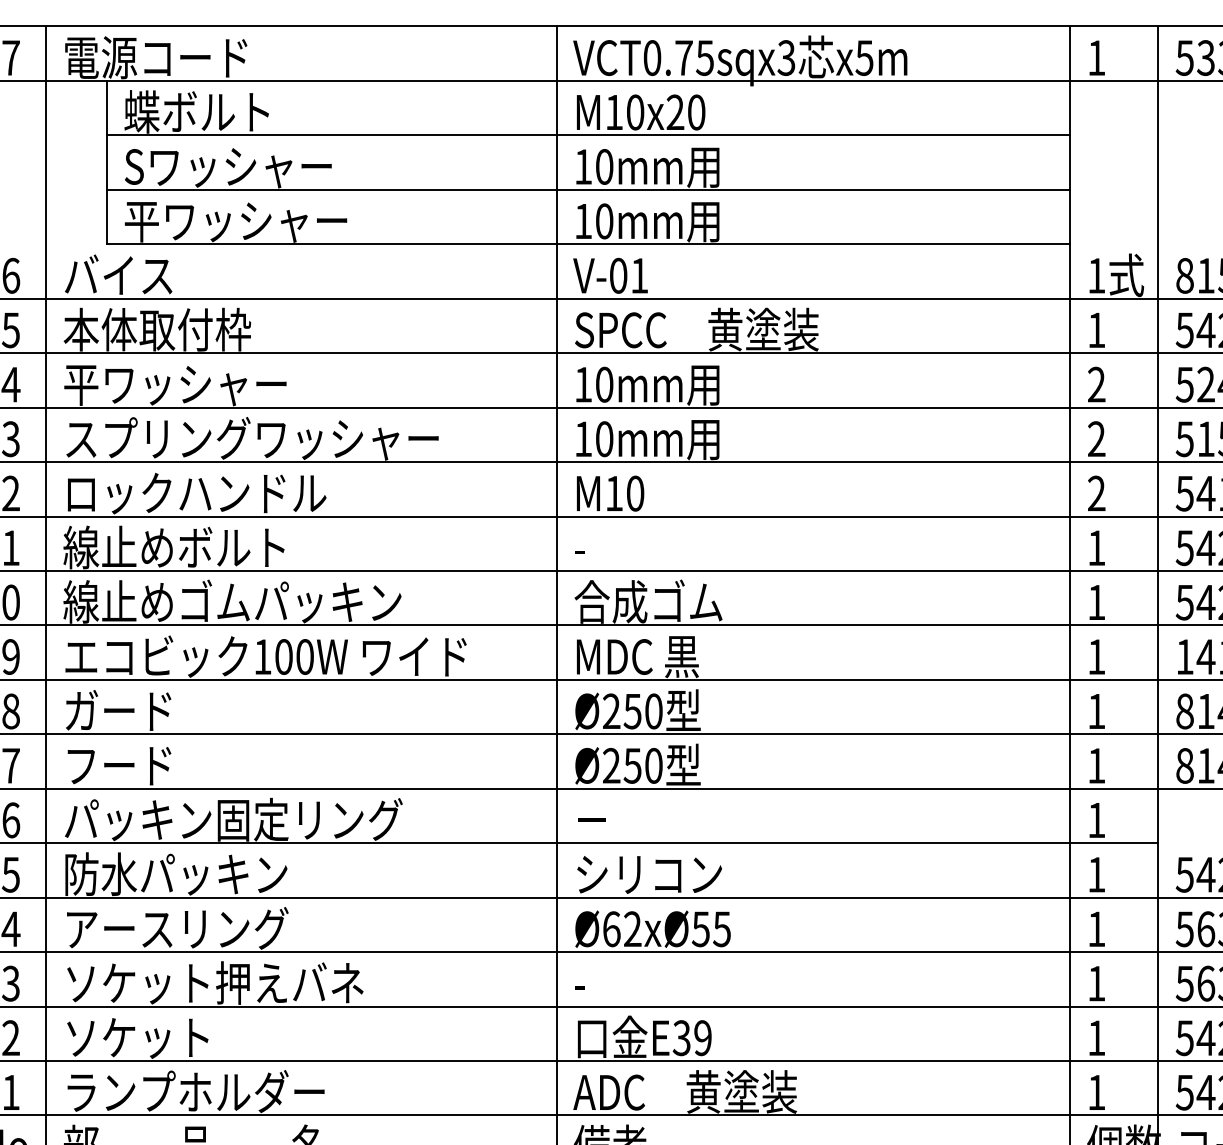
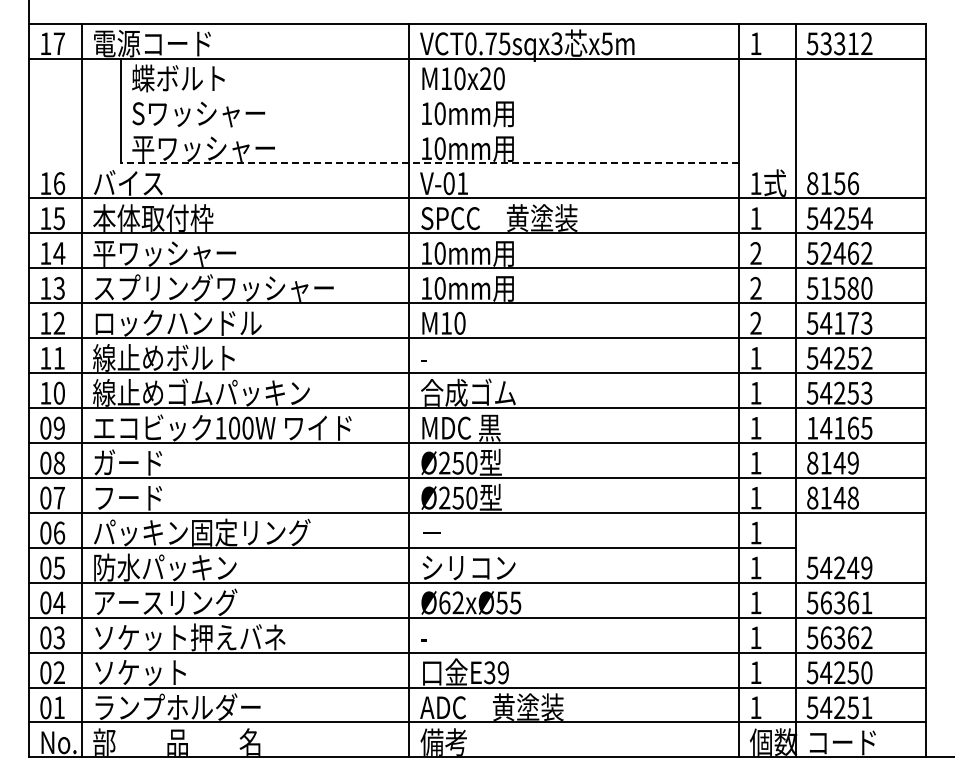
line: (587, 135) -> (429, 93), removed
line: (587, 189) -> (429, 128), removed
line: (587, 244) -> (429, 163), solid -> dashed

